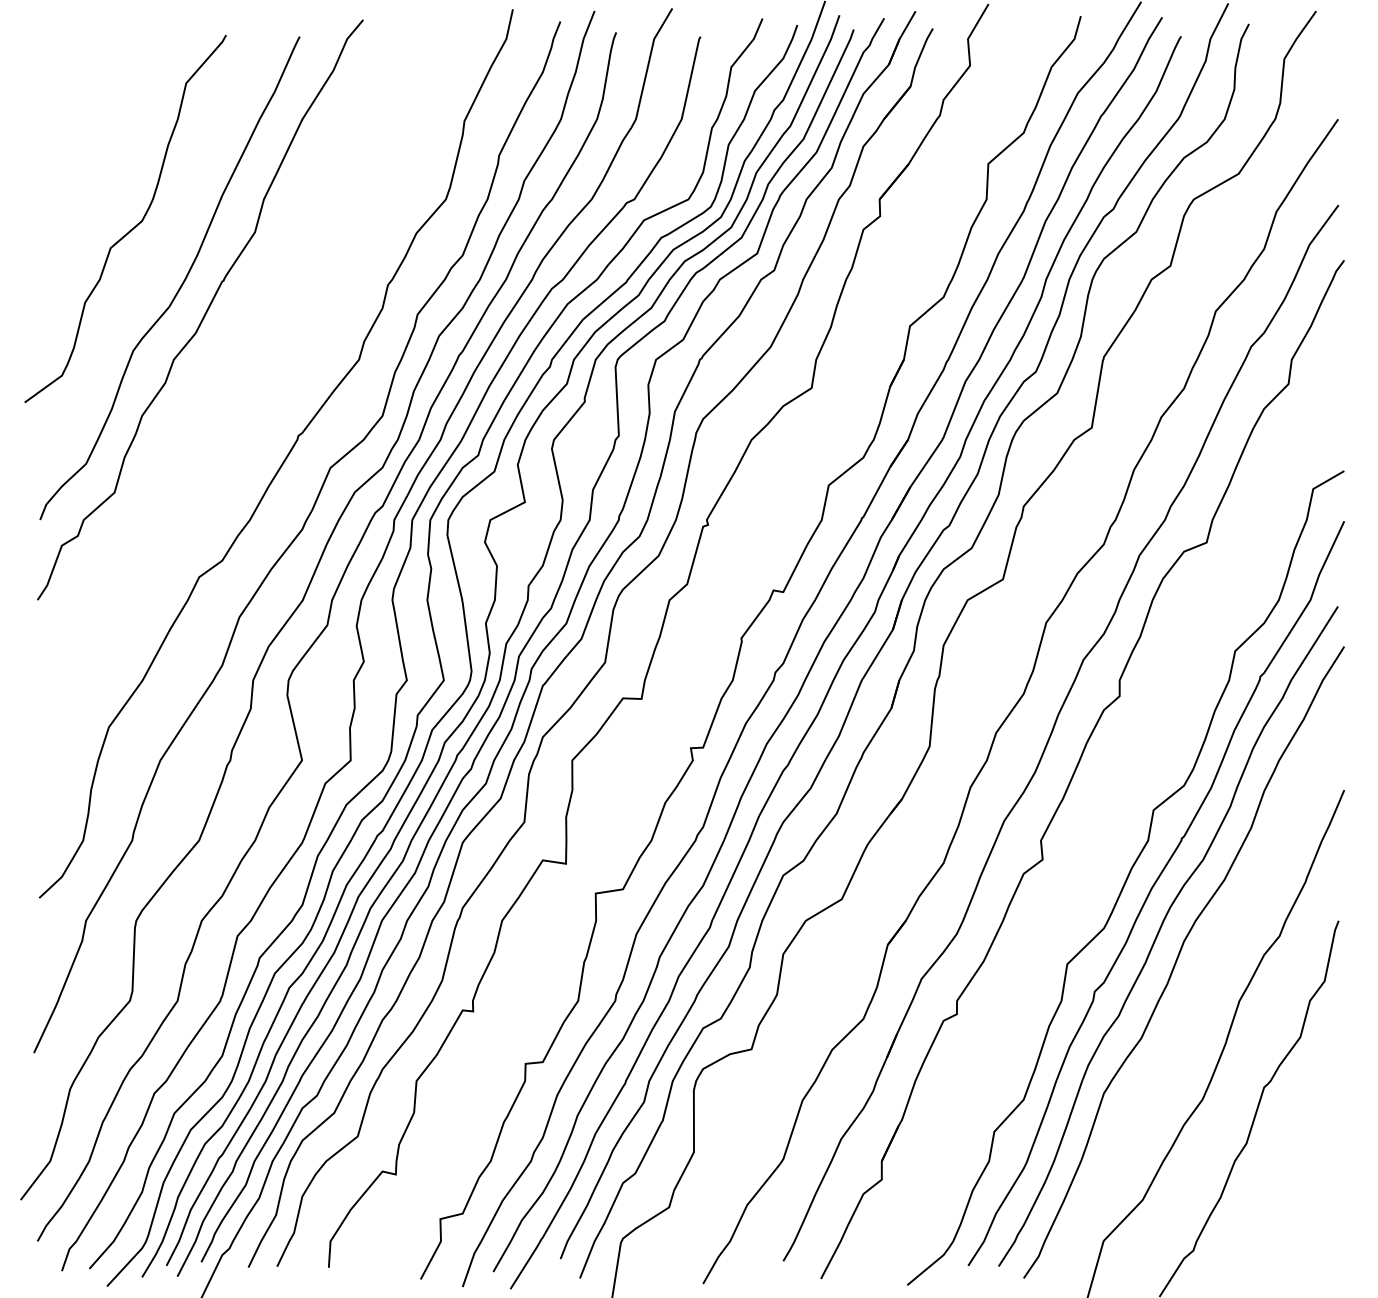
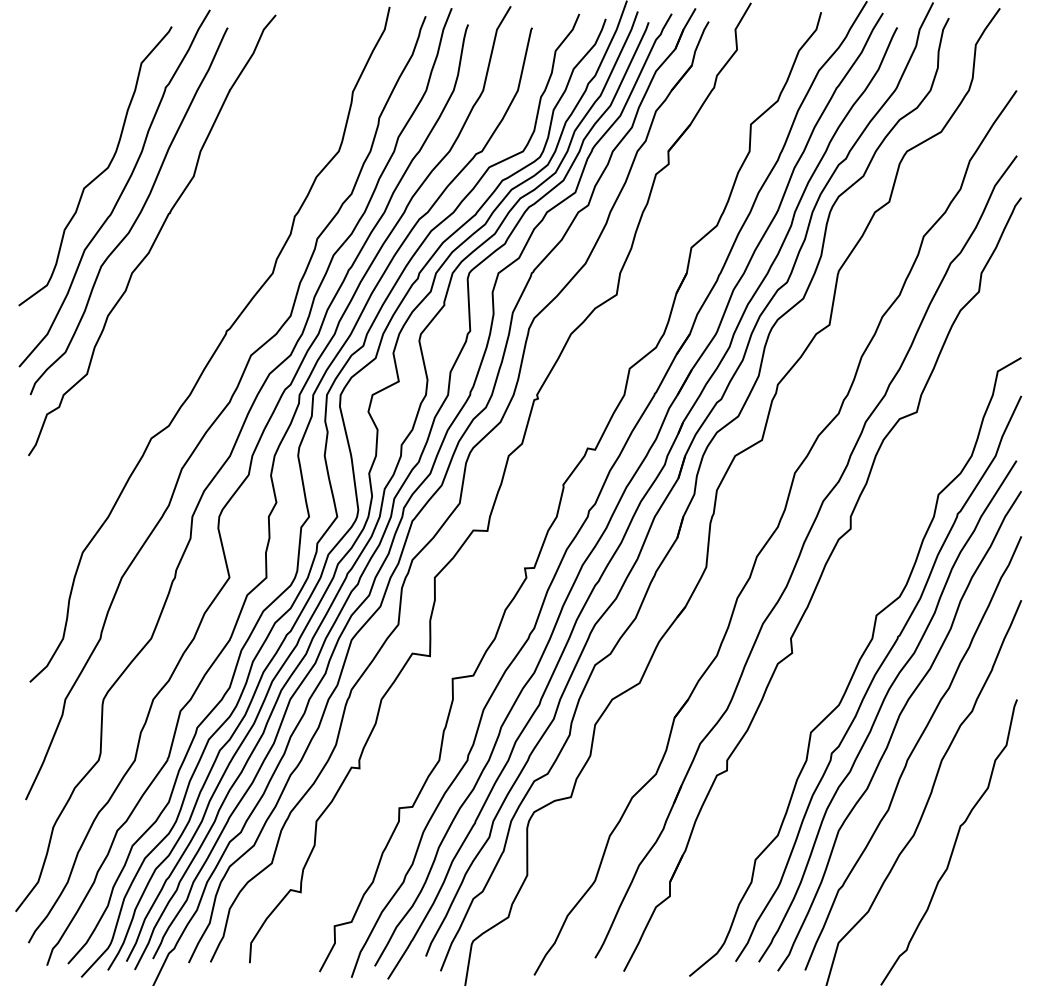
curve: (159, 253) -> (121, 192), added
curve: (1201, 990) -> (912, 752), added

